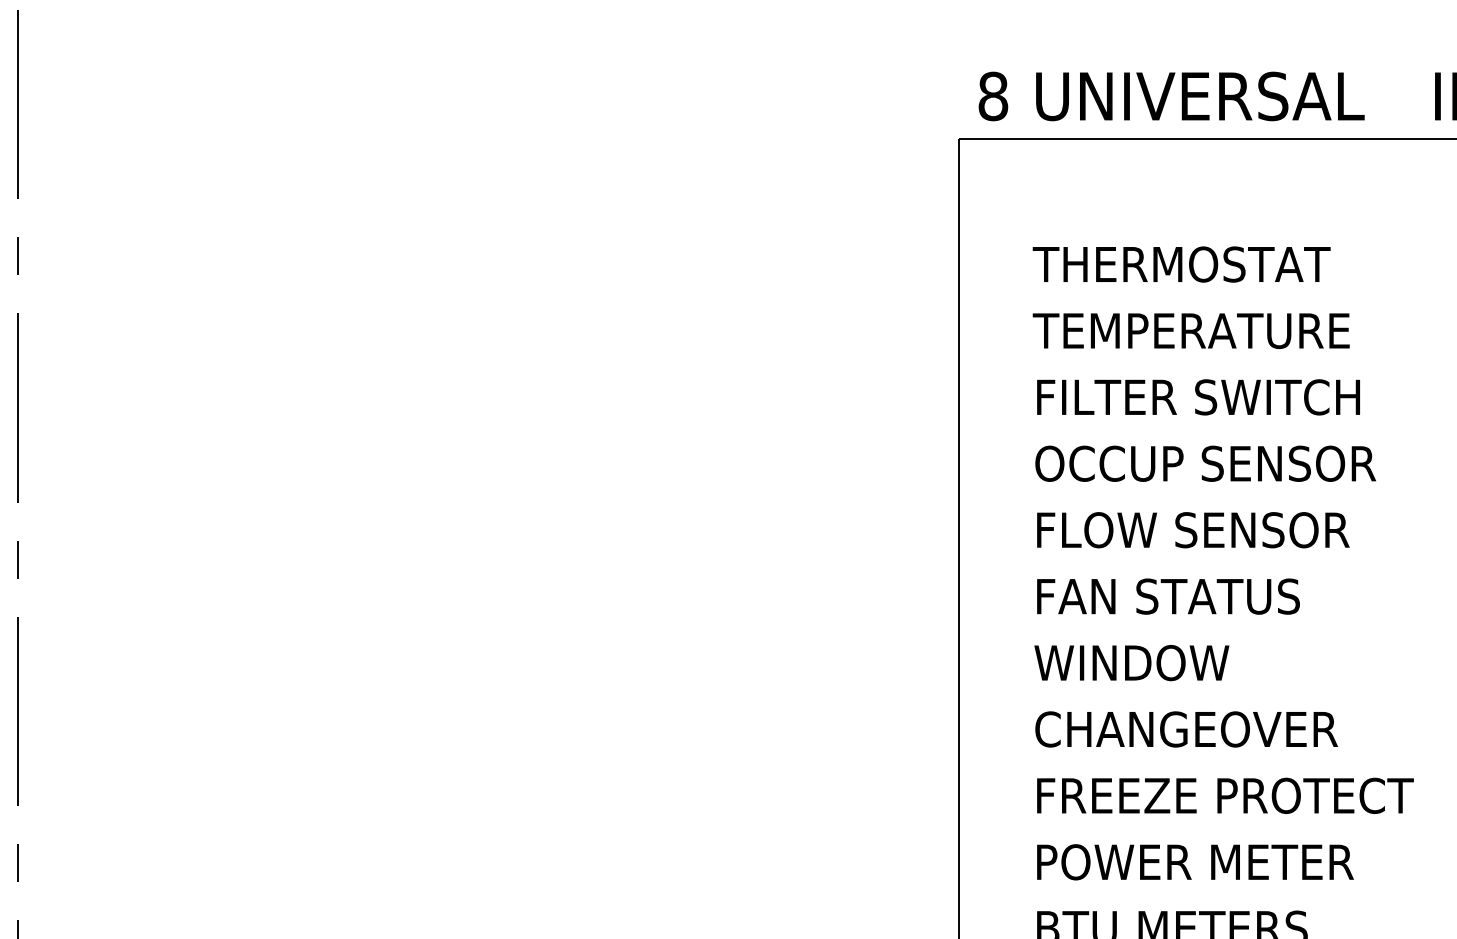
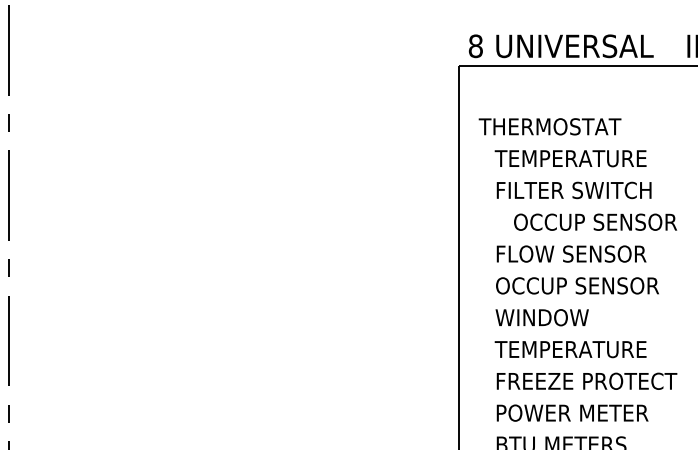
text: (1180, 263) -> (549, 126), moved
text: (1205, 462) -> (595, 221), moved
text: (1205, 595) -> (577, 285), FAN STATUS -> OCCUP SENSOR
text: (1190, 729) -> (570, 349), CHANGEOVER -> TEMPERATURE

